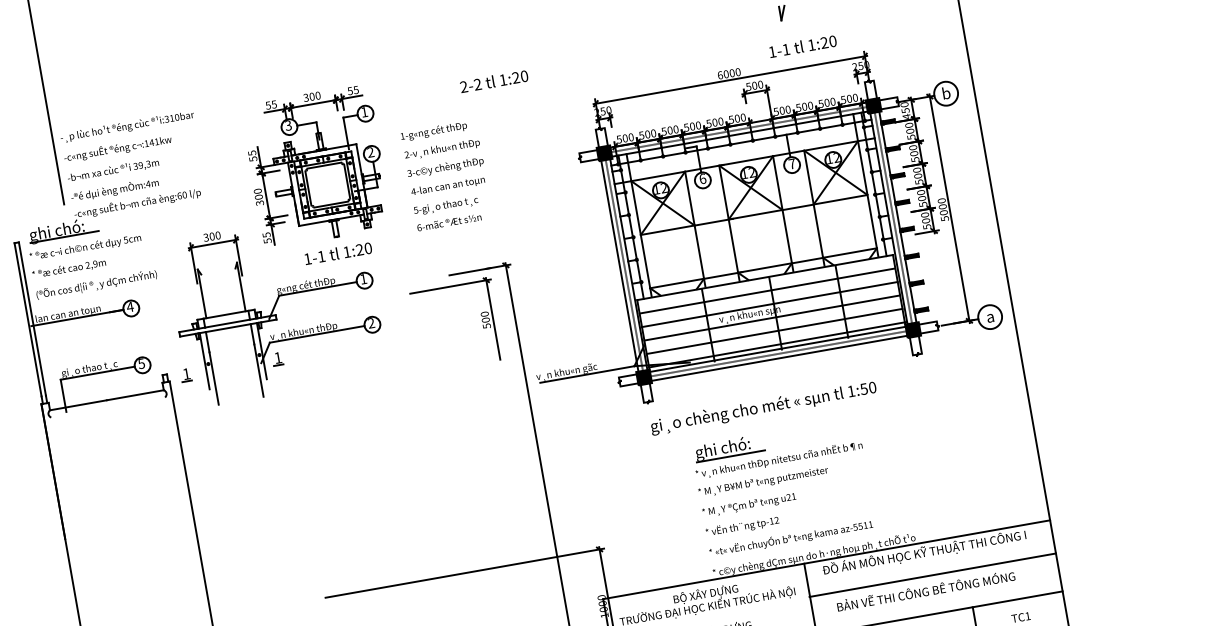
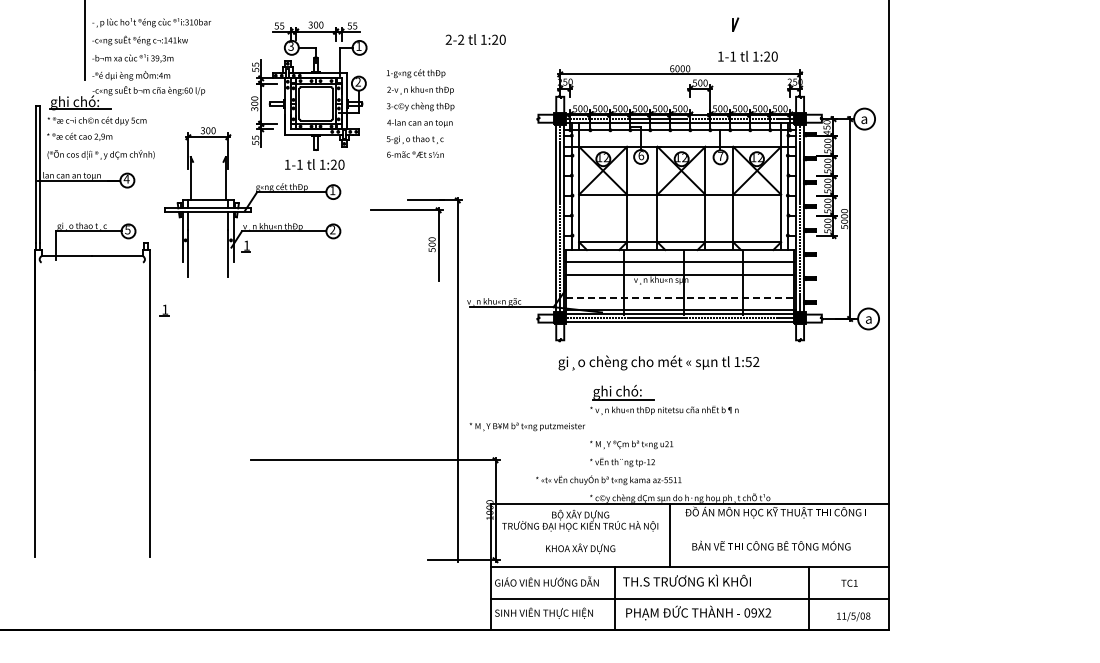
text: (945, 93) -> (864, 118), b -> a
line: (772, 317) -> (680, 286), removed
line: (775, 331) -> (680, 298), solid -> dashed
part: (185, 375) -> (164, 310), moved
text: (872, 388) -> (756, 362), 1:50 -> 1:52
text: (762, 481) -> (526, 426), moved
text: (790, 539) -> (608, 480), moved
line: (932, 575) -> (779, 533), removed

